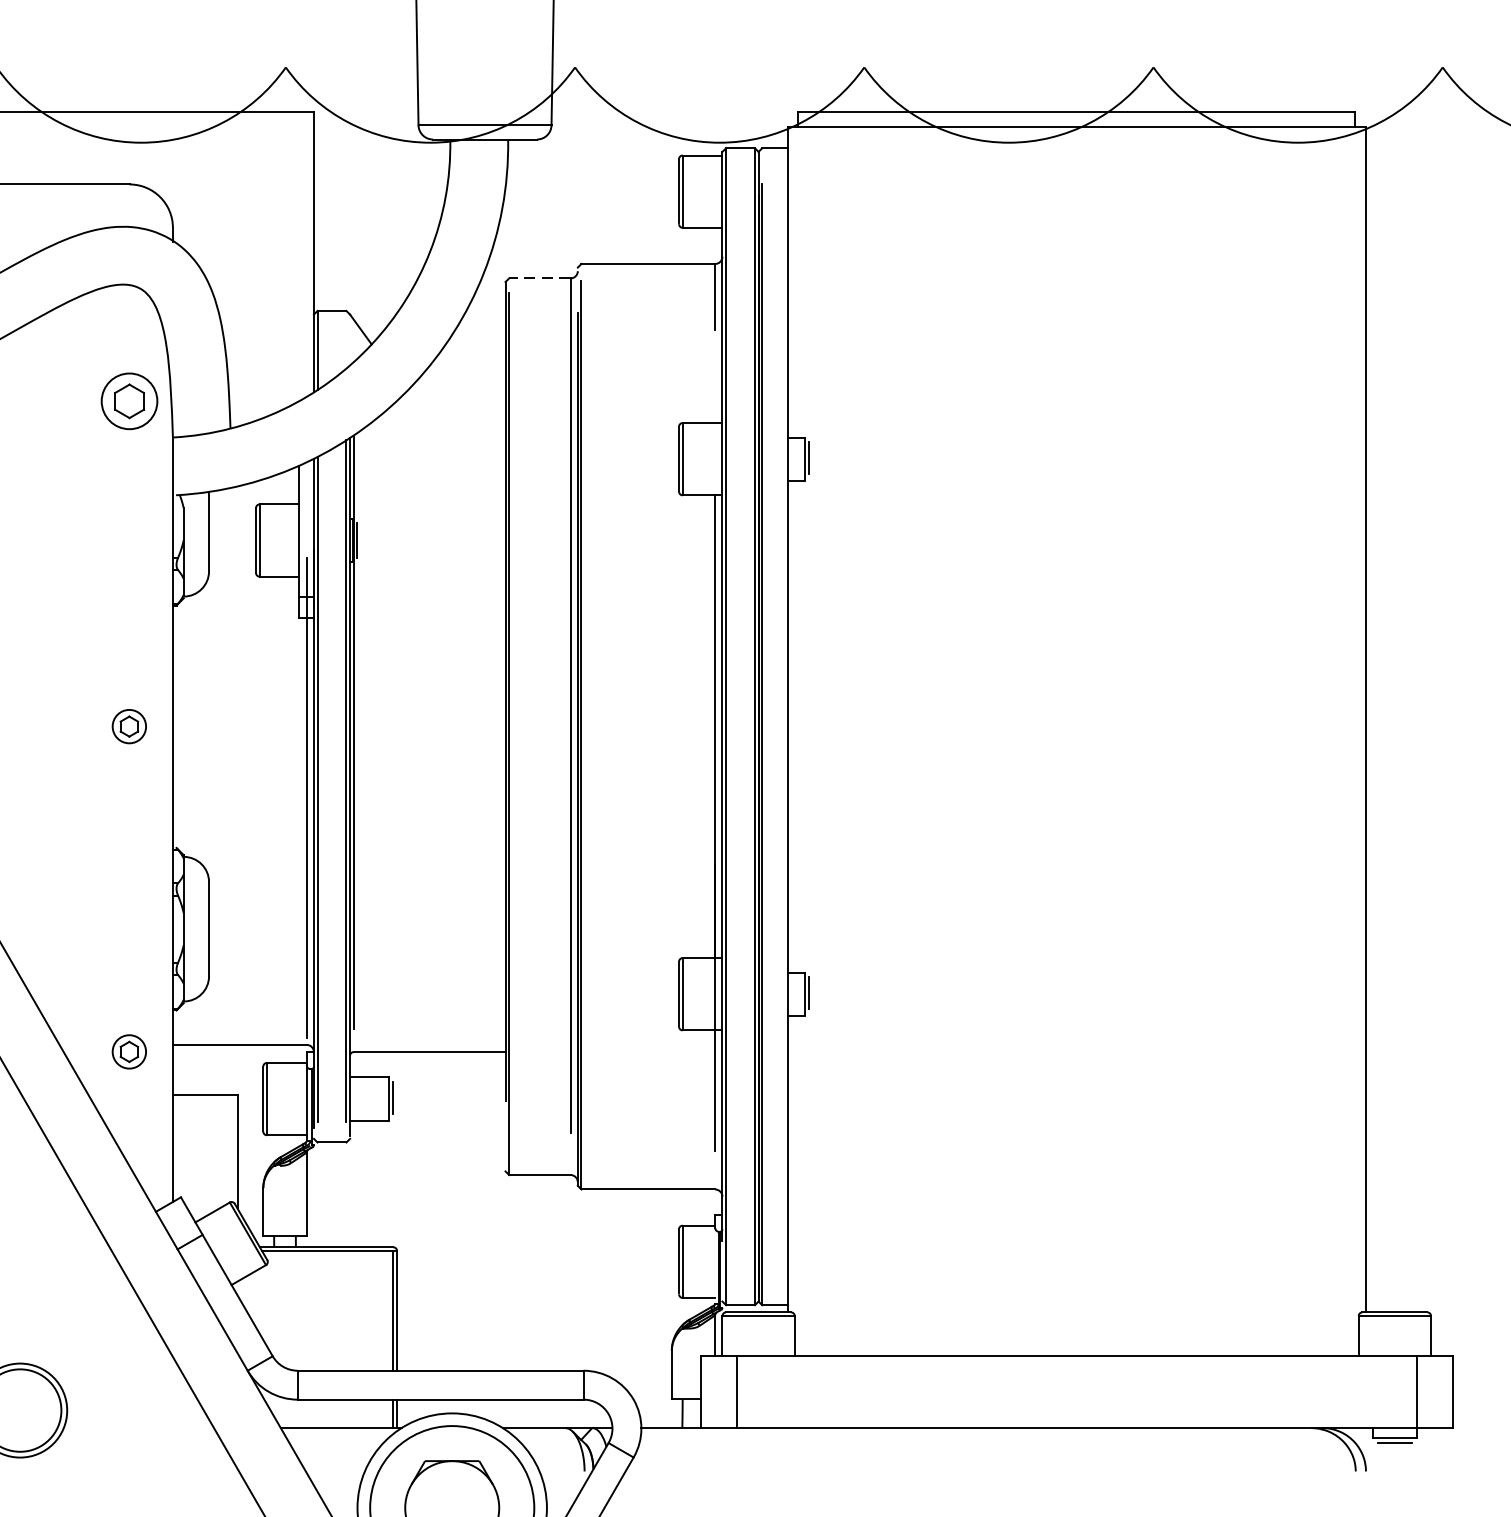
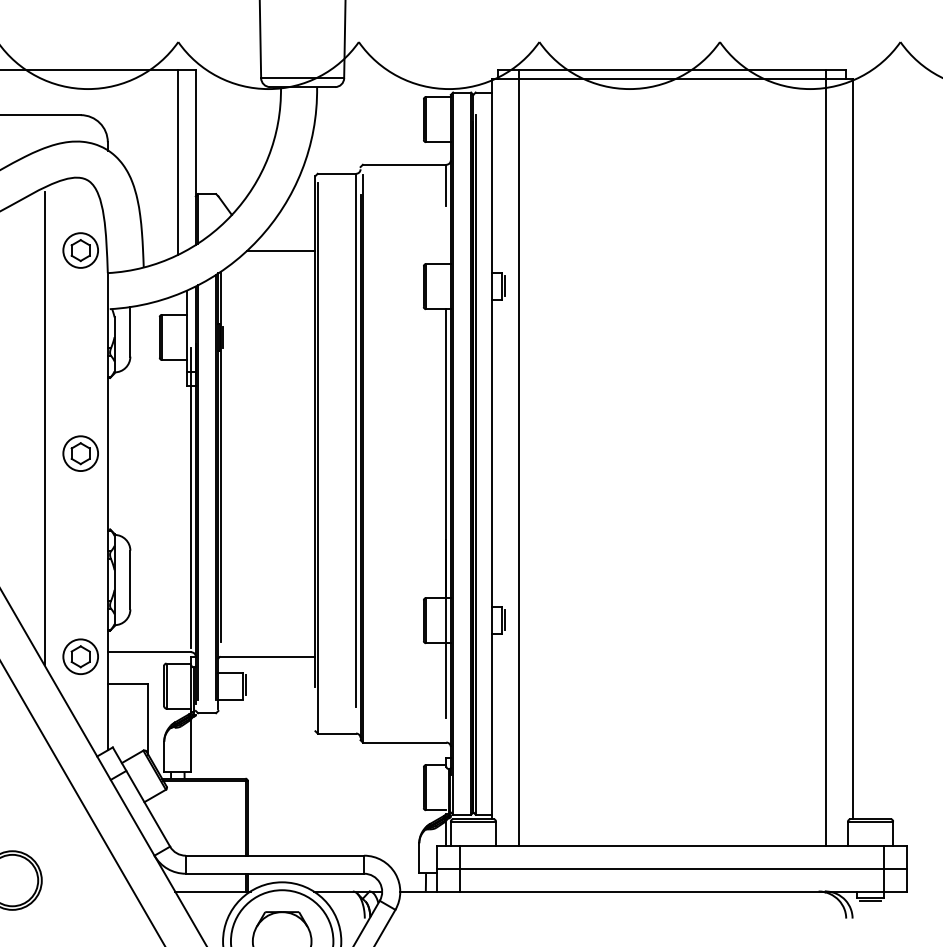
line: (284, 260) -> (177, 162), added
line: (539, 277) -> (336, 173), dashed -> solid
line: (451, 401) -> (281, 250), added
line: (71, 686) -> (44, 428), added
part: (129, 726) -> (80, 453), size x1.67
line: (830, 734) -> (518, 458), added
line: (1322, 734) -> (825, 458), added
part: (129, 1051) -> (80, 656), size x1.67
line: (1075, 1391) -> (671, 868), added

